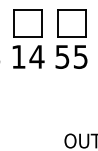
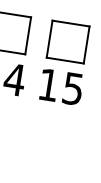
text: (62, 56) -> (48, 84), 55 -> 15

